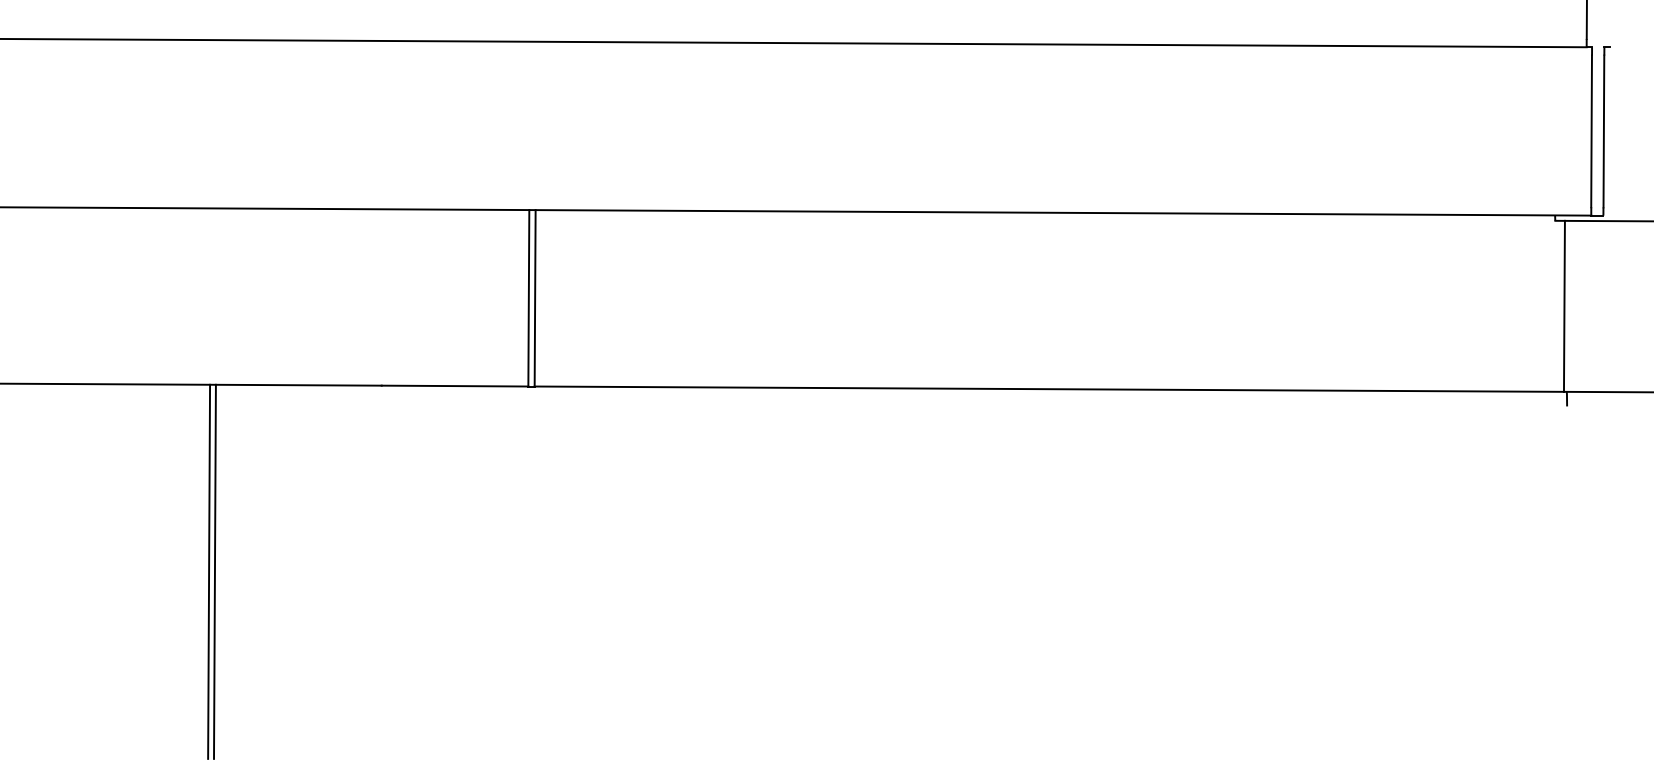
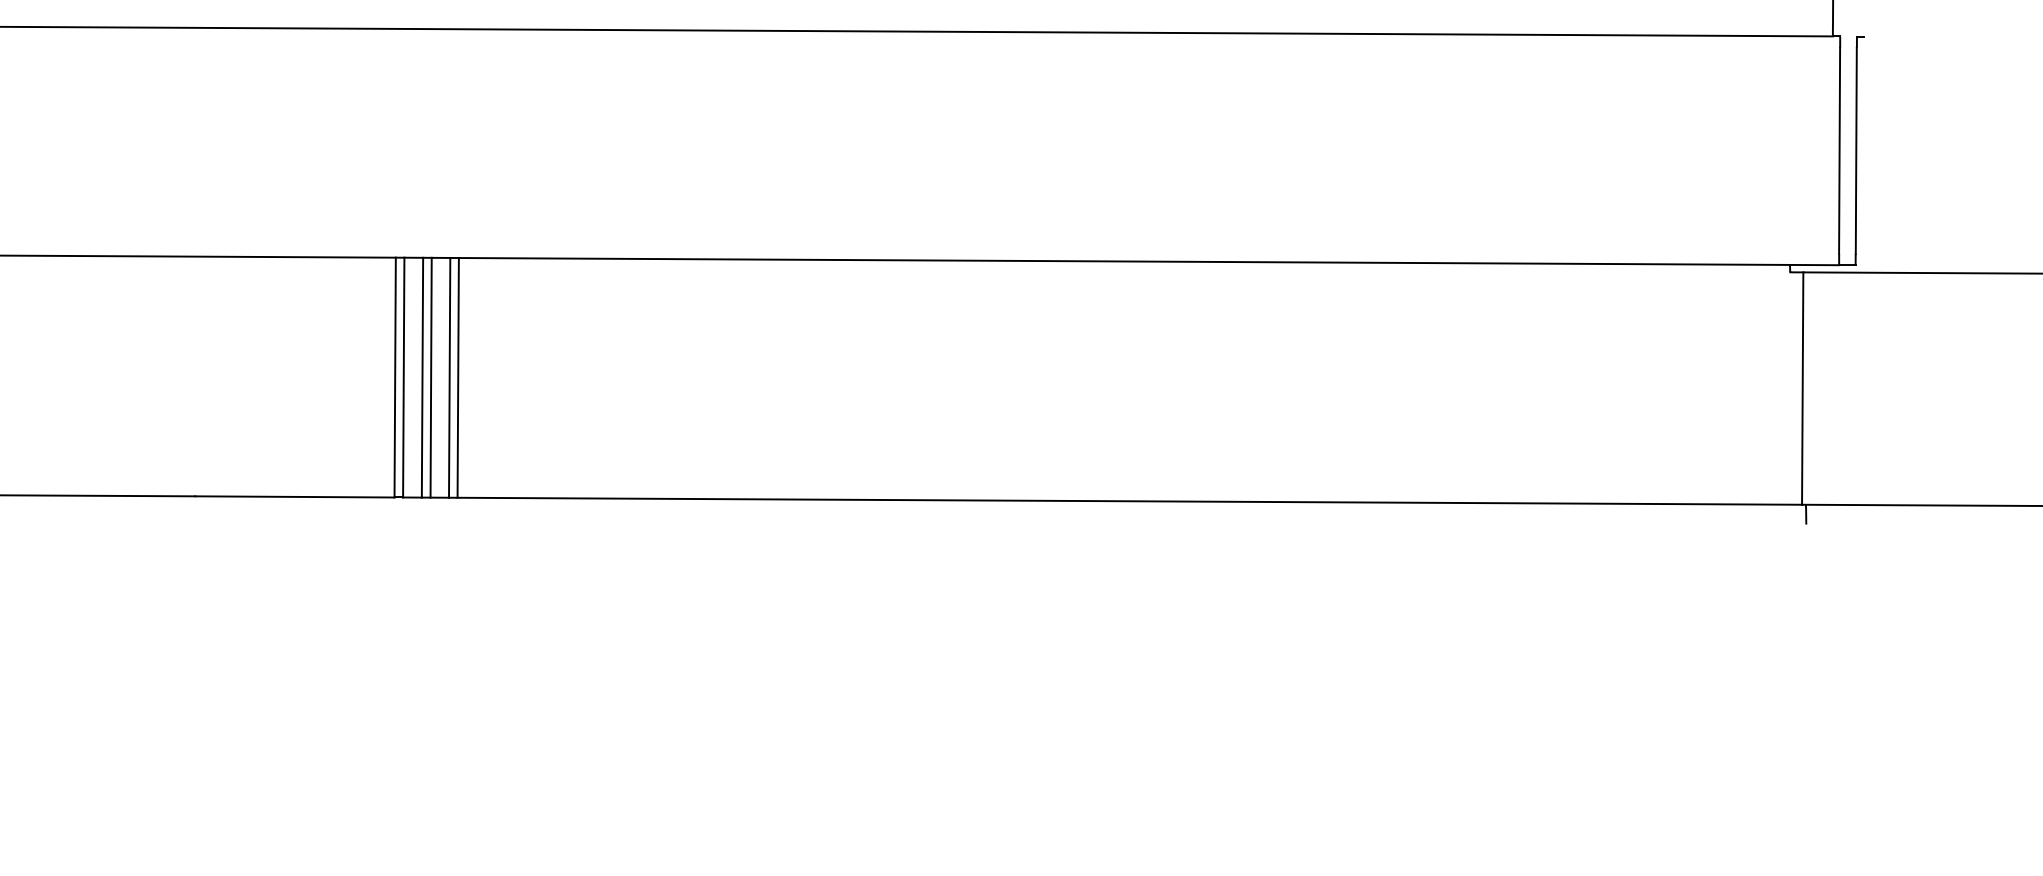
line: (548, 298) -> (421, 377), added
line: (554, 298) -> (430, 377), added
line: (568, 298) -> (449, 377), added
line: (574, 298) -> (457, 377), added

